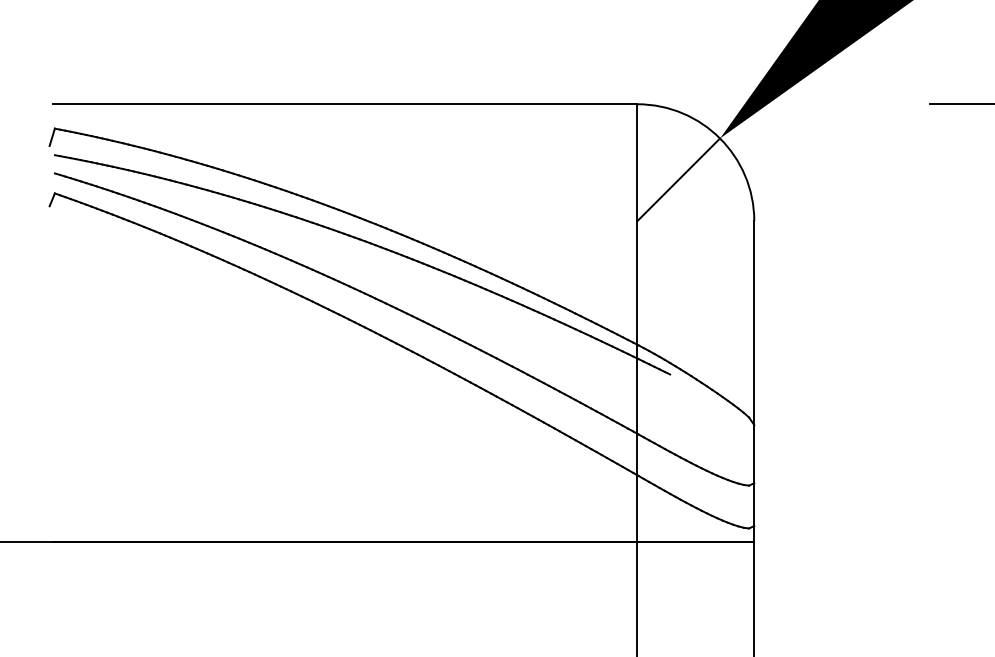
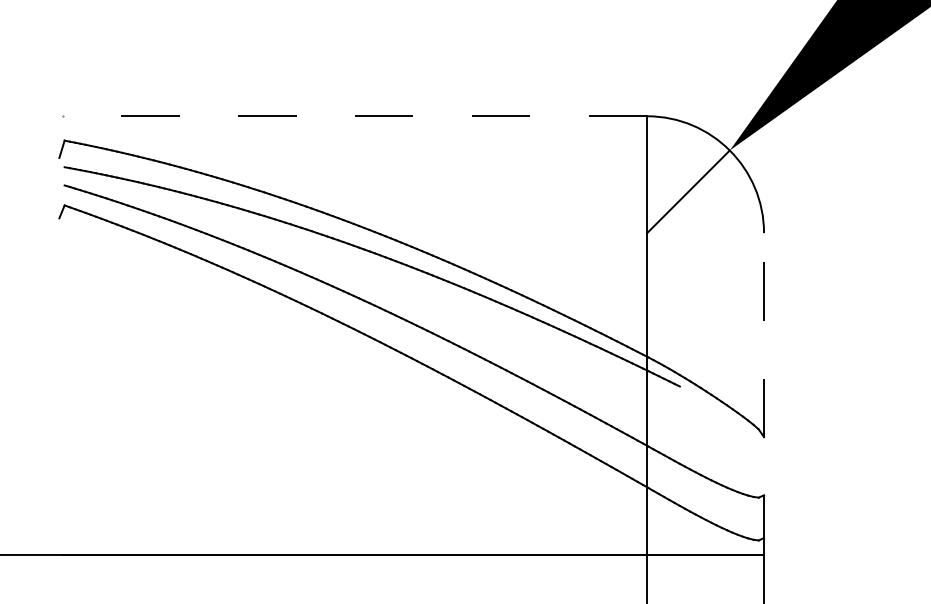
line: (344, 104) -> (354, 116), solid -> dashed
line: (754, 381) -> (764, 393), solid -> dashed

